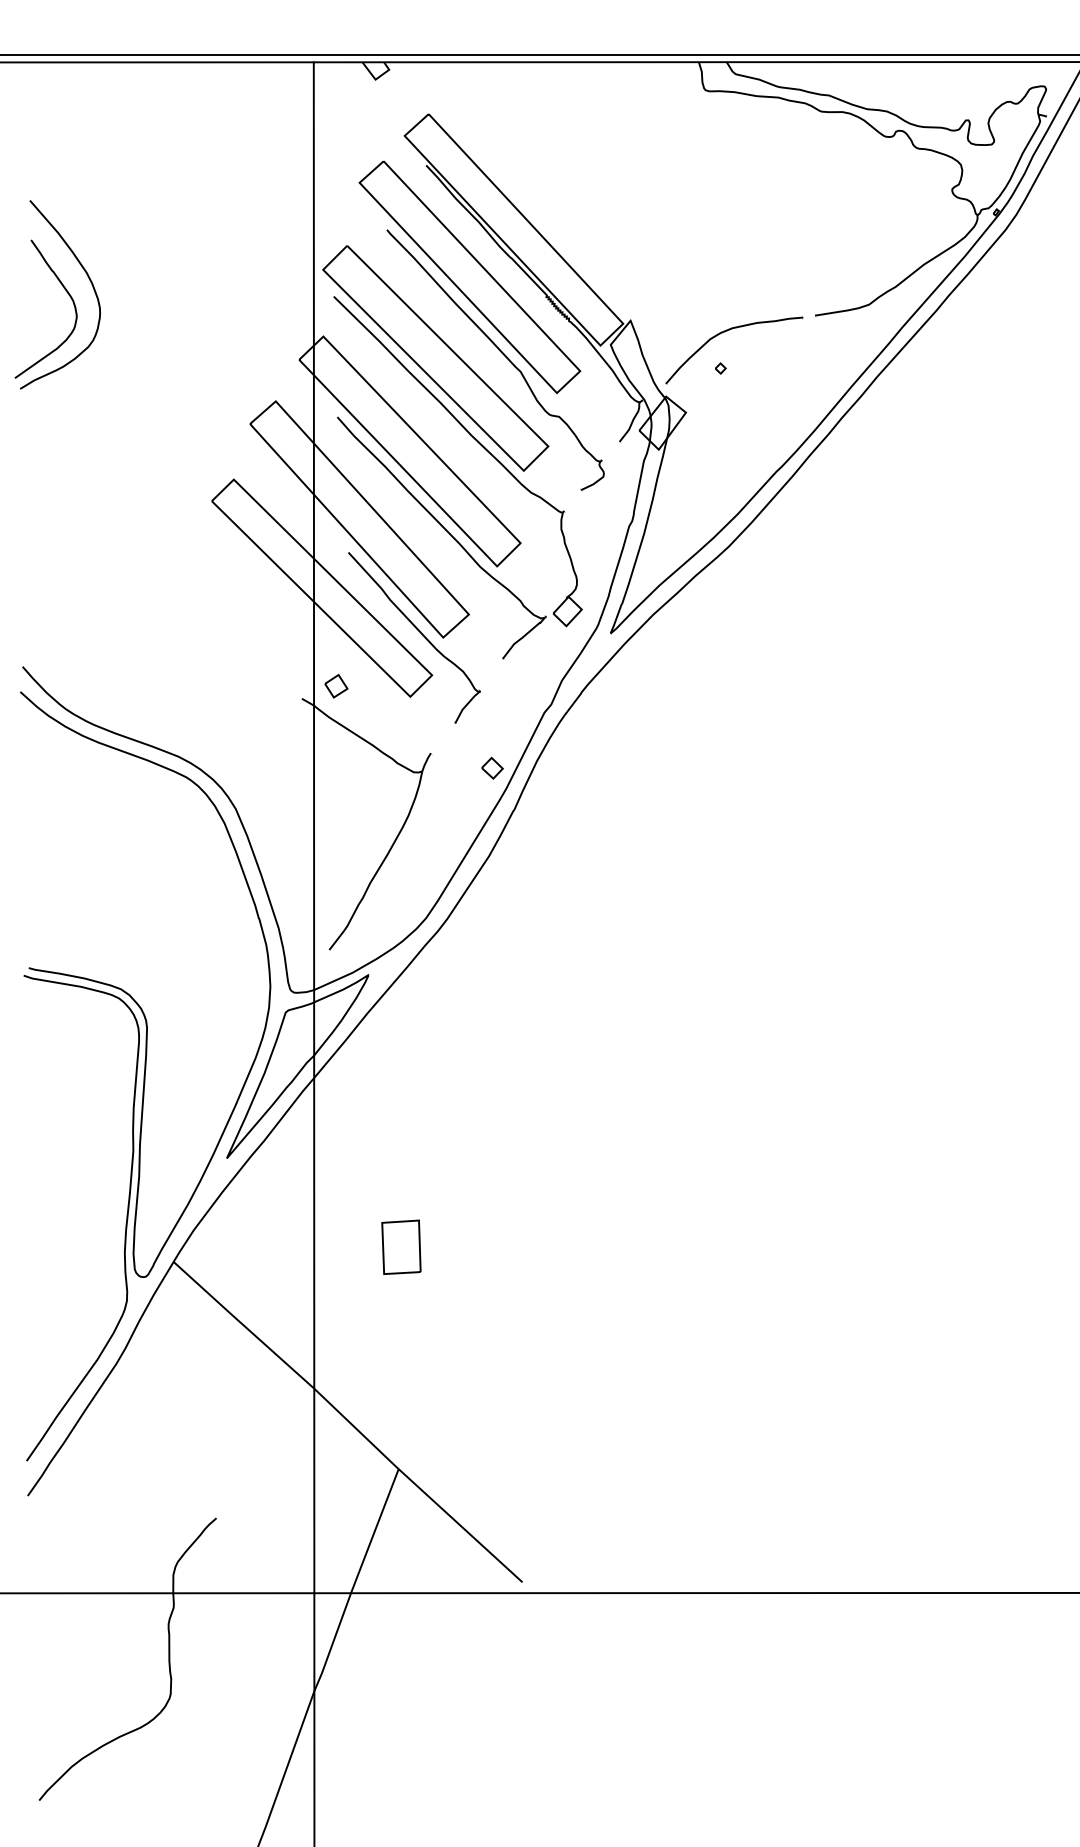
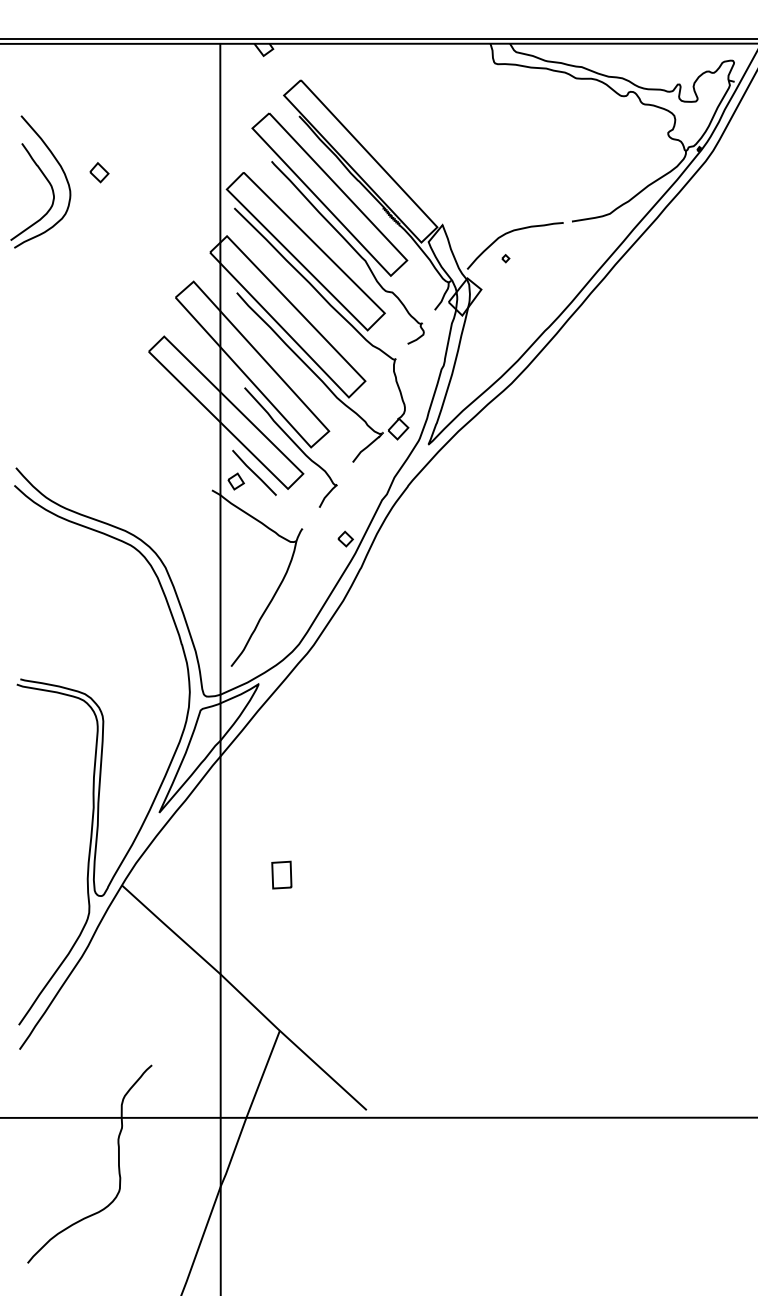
part: (141, 245) -> (99, 172), added
part: (57, 294) -> (40, 181), moved
line: (362, 673) -> (254, 472), added
part: (401, 1246) -> (281, 874), size x0.71

